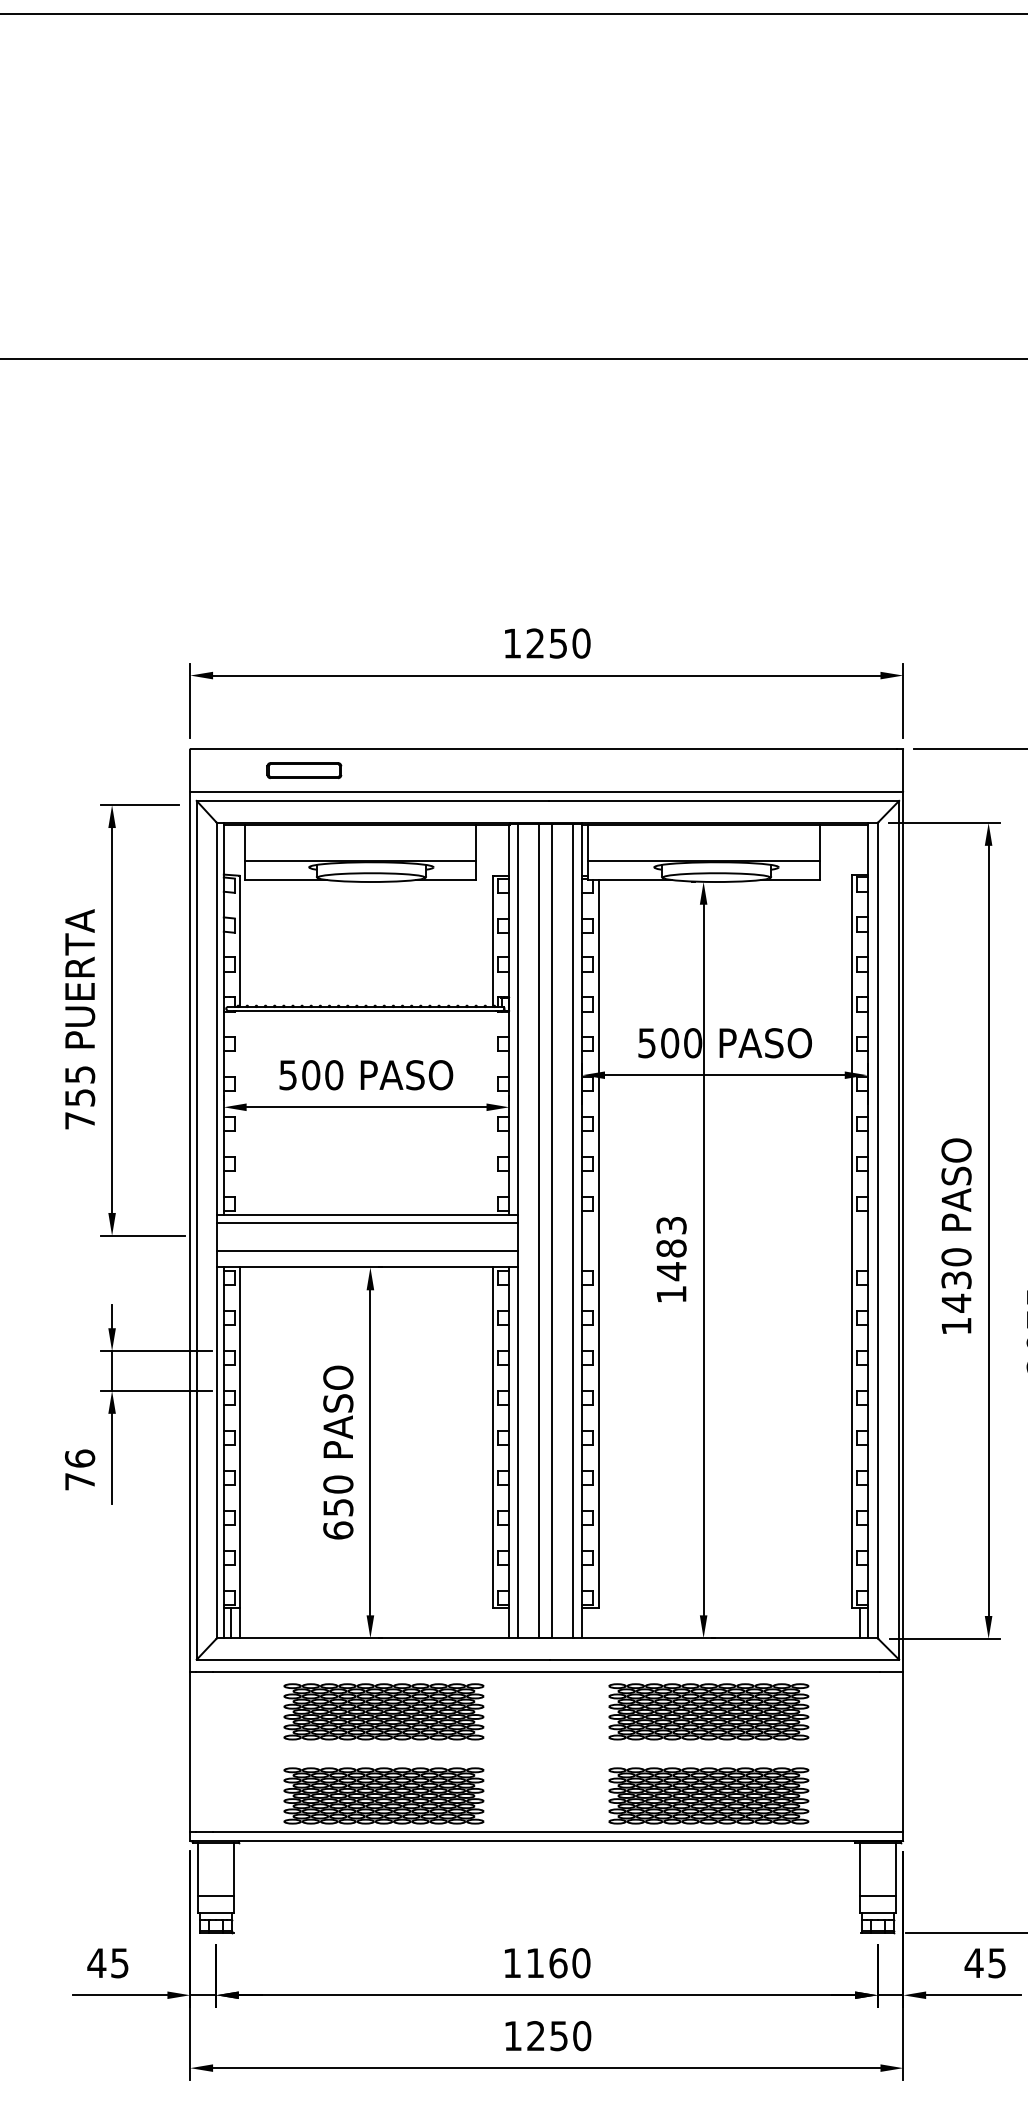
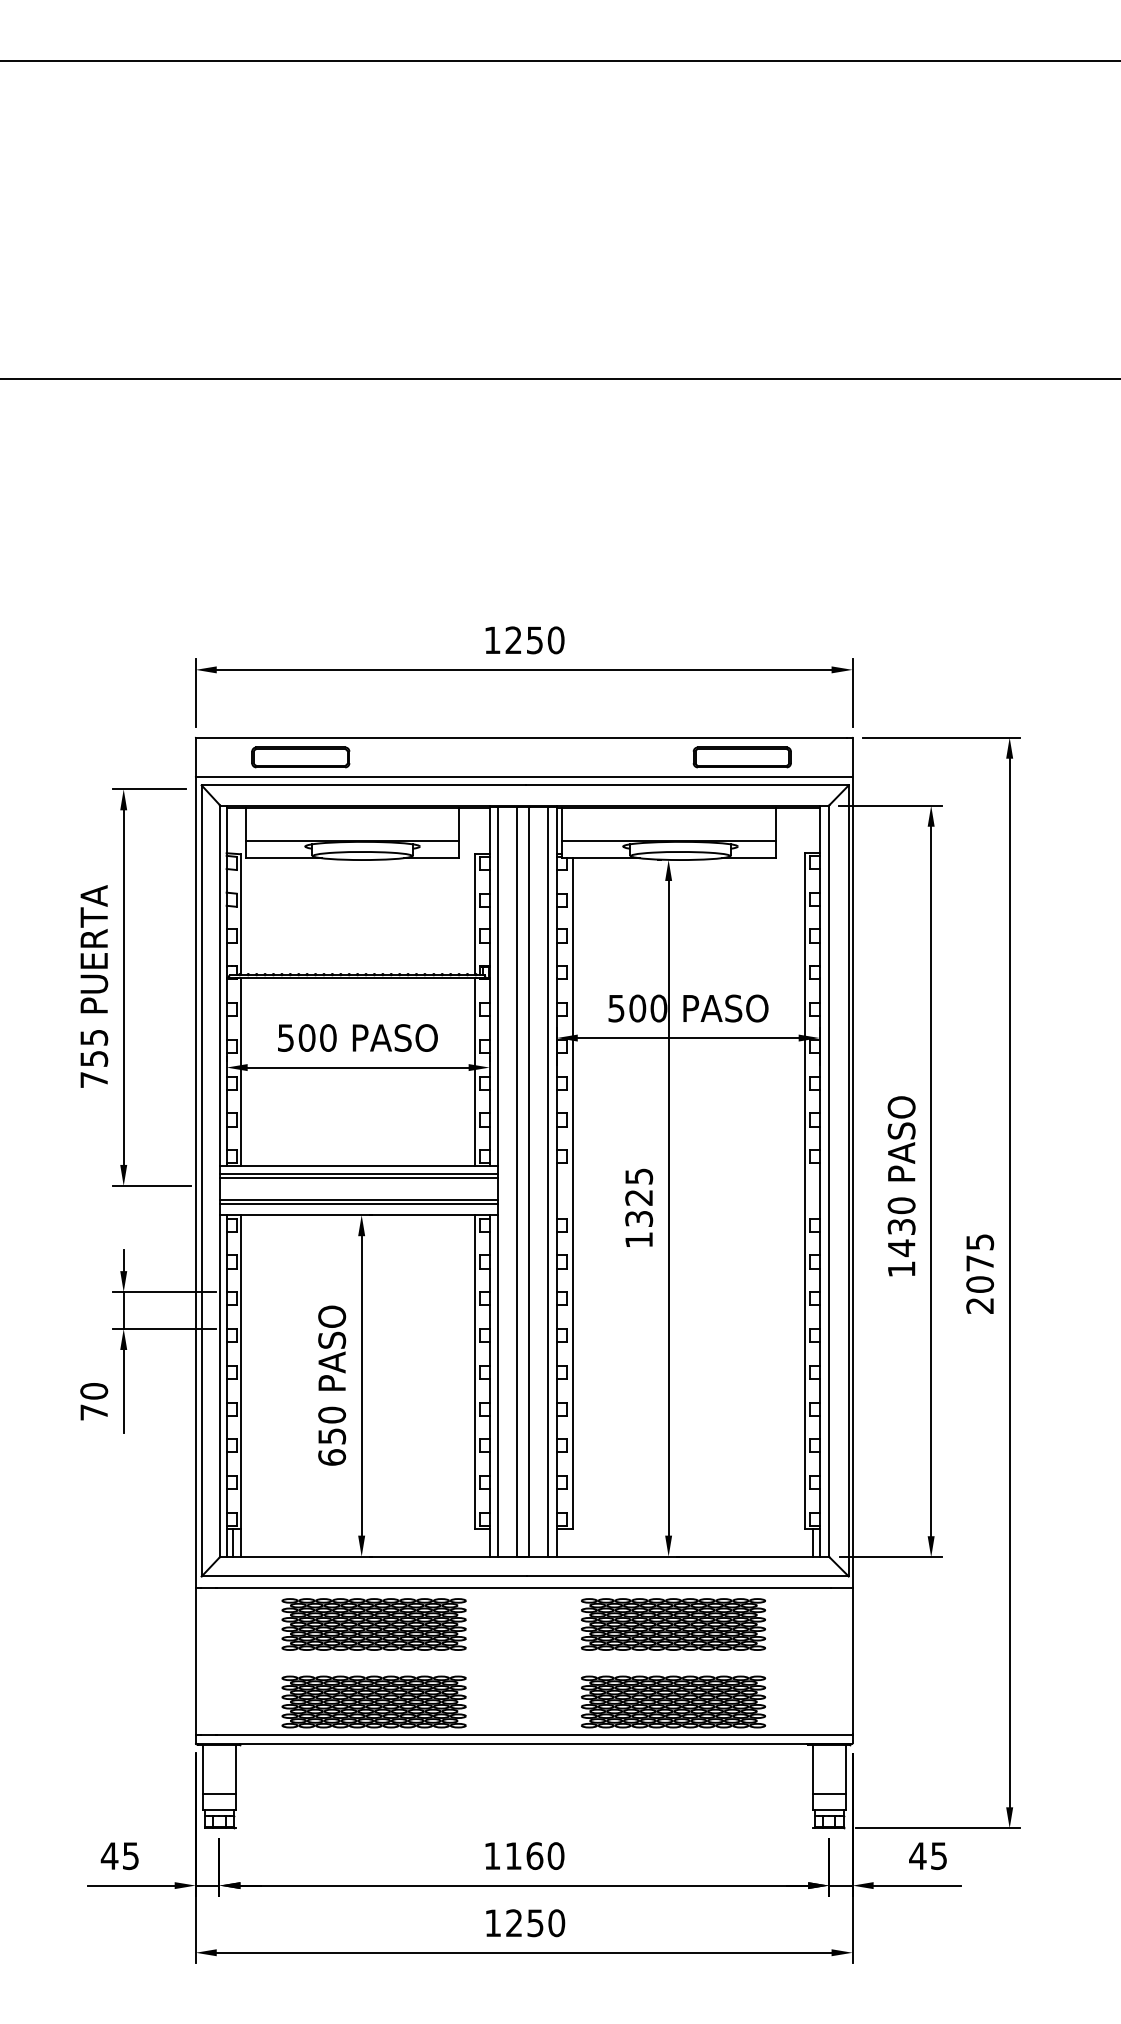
part: (303, 770) -> (300, 757), size x1.43
part: (782, 770) -> (741, 757), added
line: (239, 1112) -> (241, 1072), added
line: (492, 1112) -> (474, 1072), added
line: (368, 1226) -> (359, 1177), added
text: (671, 1248) -> (639, 1197), 1483 -> 1325
line: (368, 1254) -> (359, 1203), added
text: (79, 1457) -> (93, 1390), 76 -> 70

